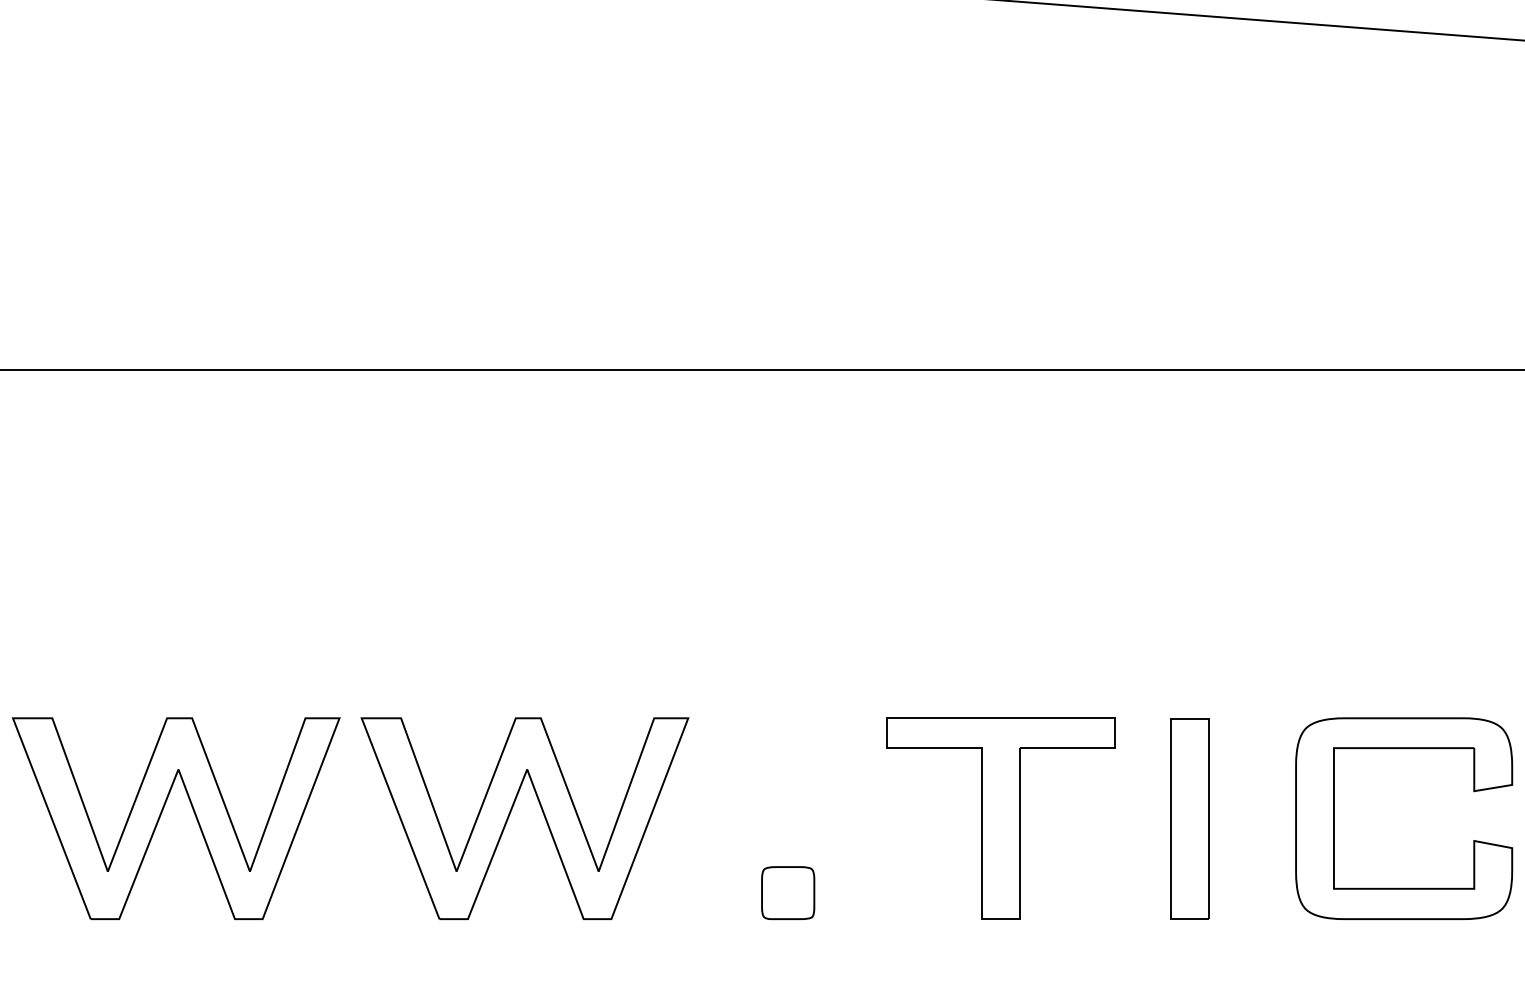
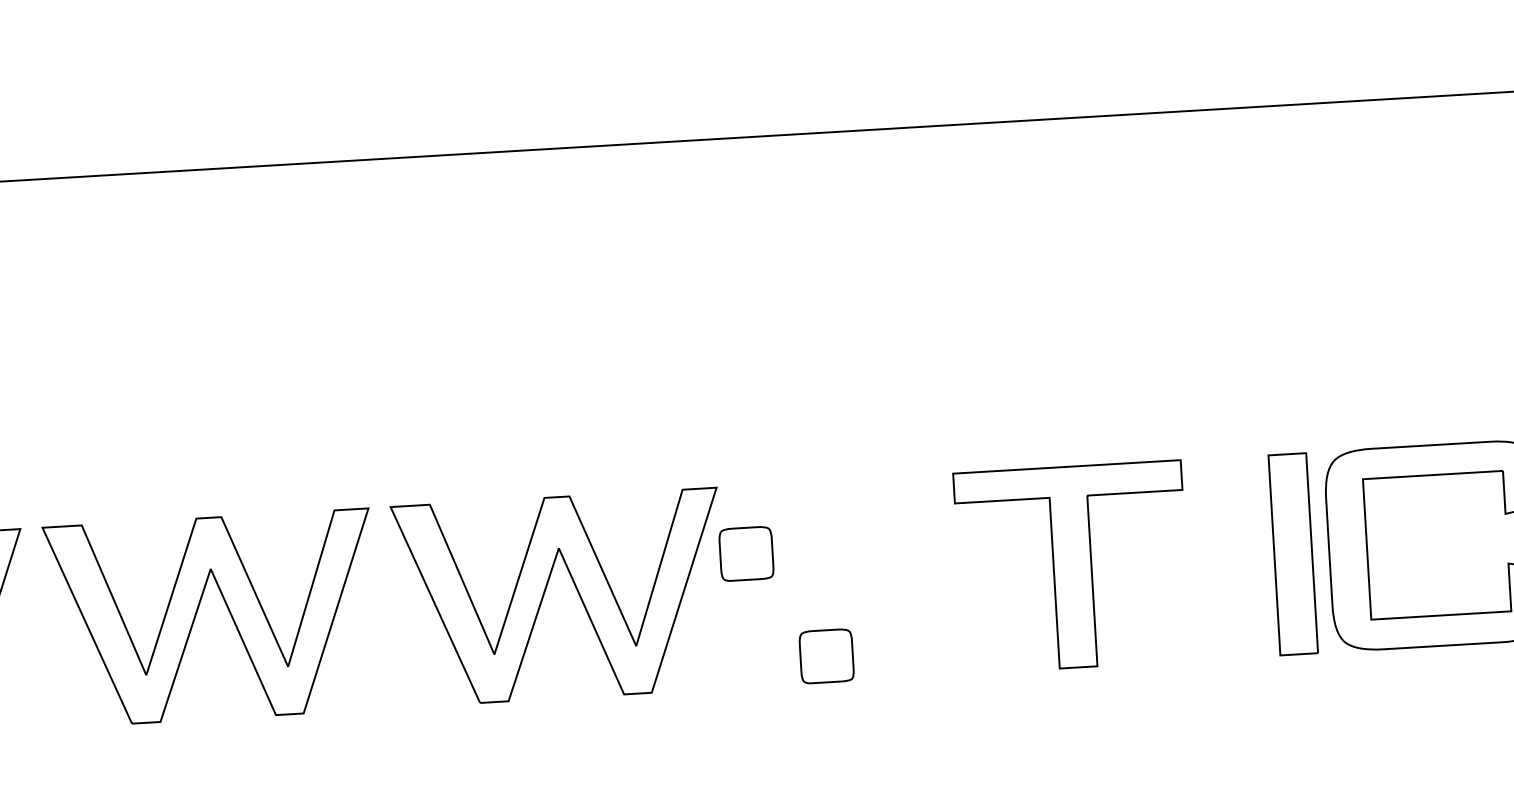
part: (714, 785) -> (746, 553), added
part: (1000, 818) -> (1072, 566), moved
part: (1189, 818) -> (1292, 553), moved

